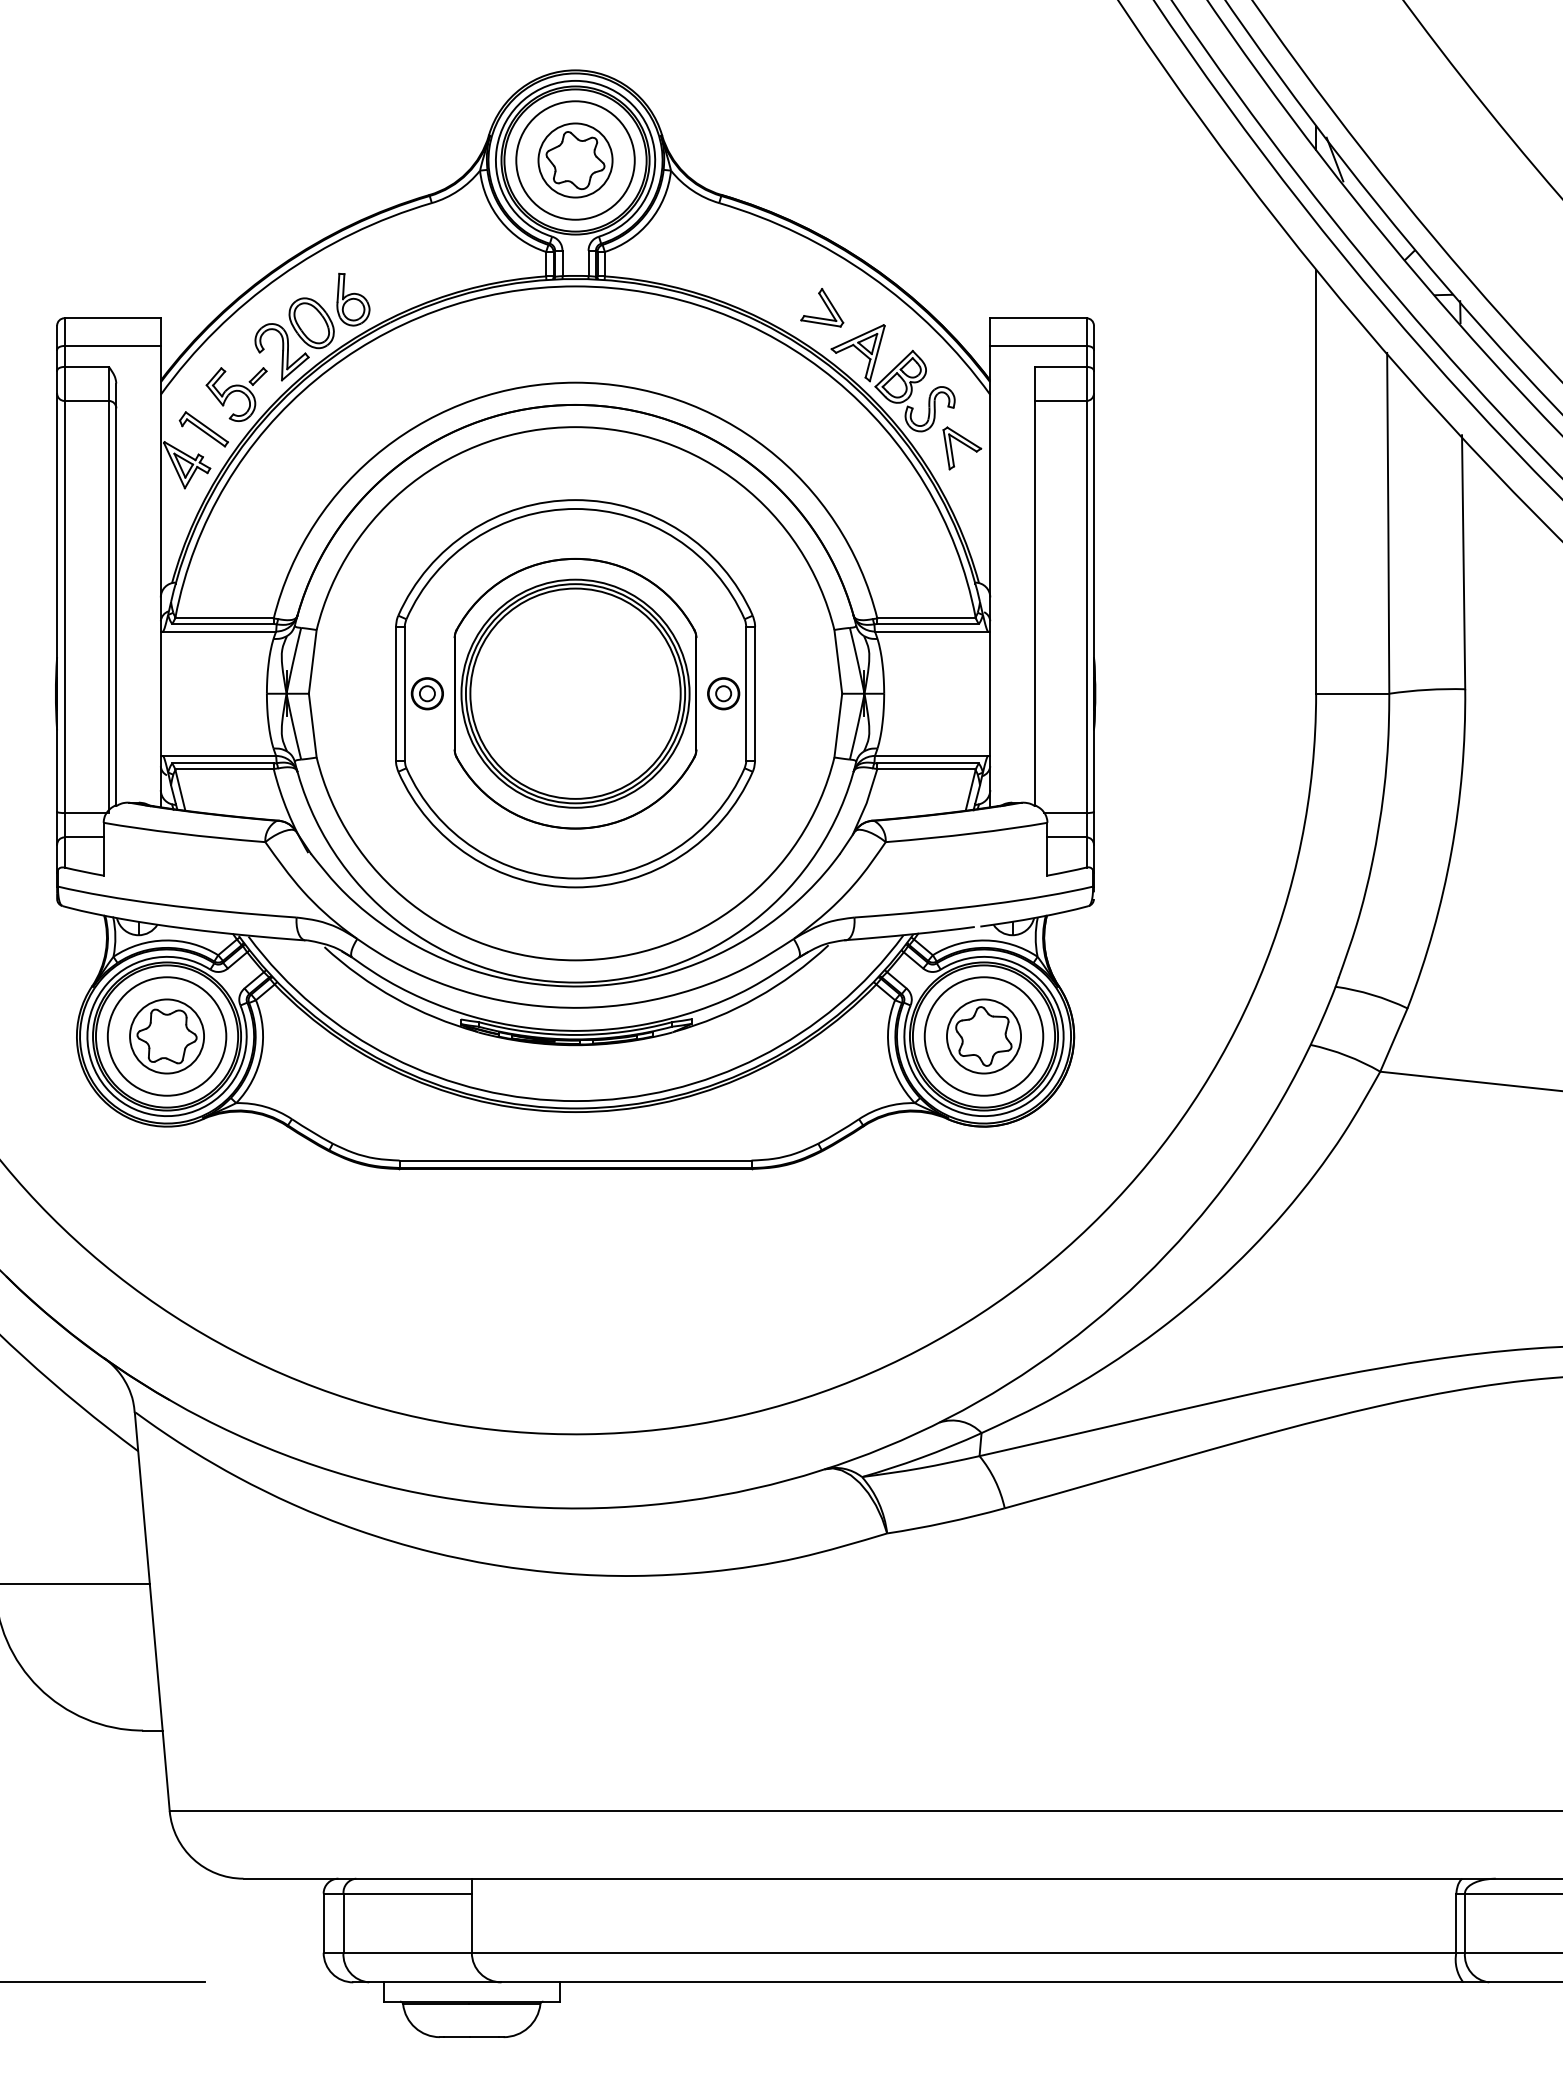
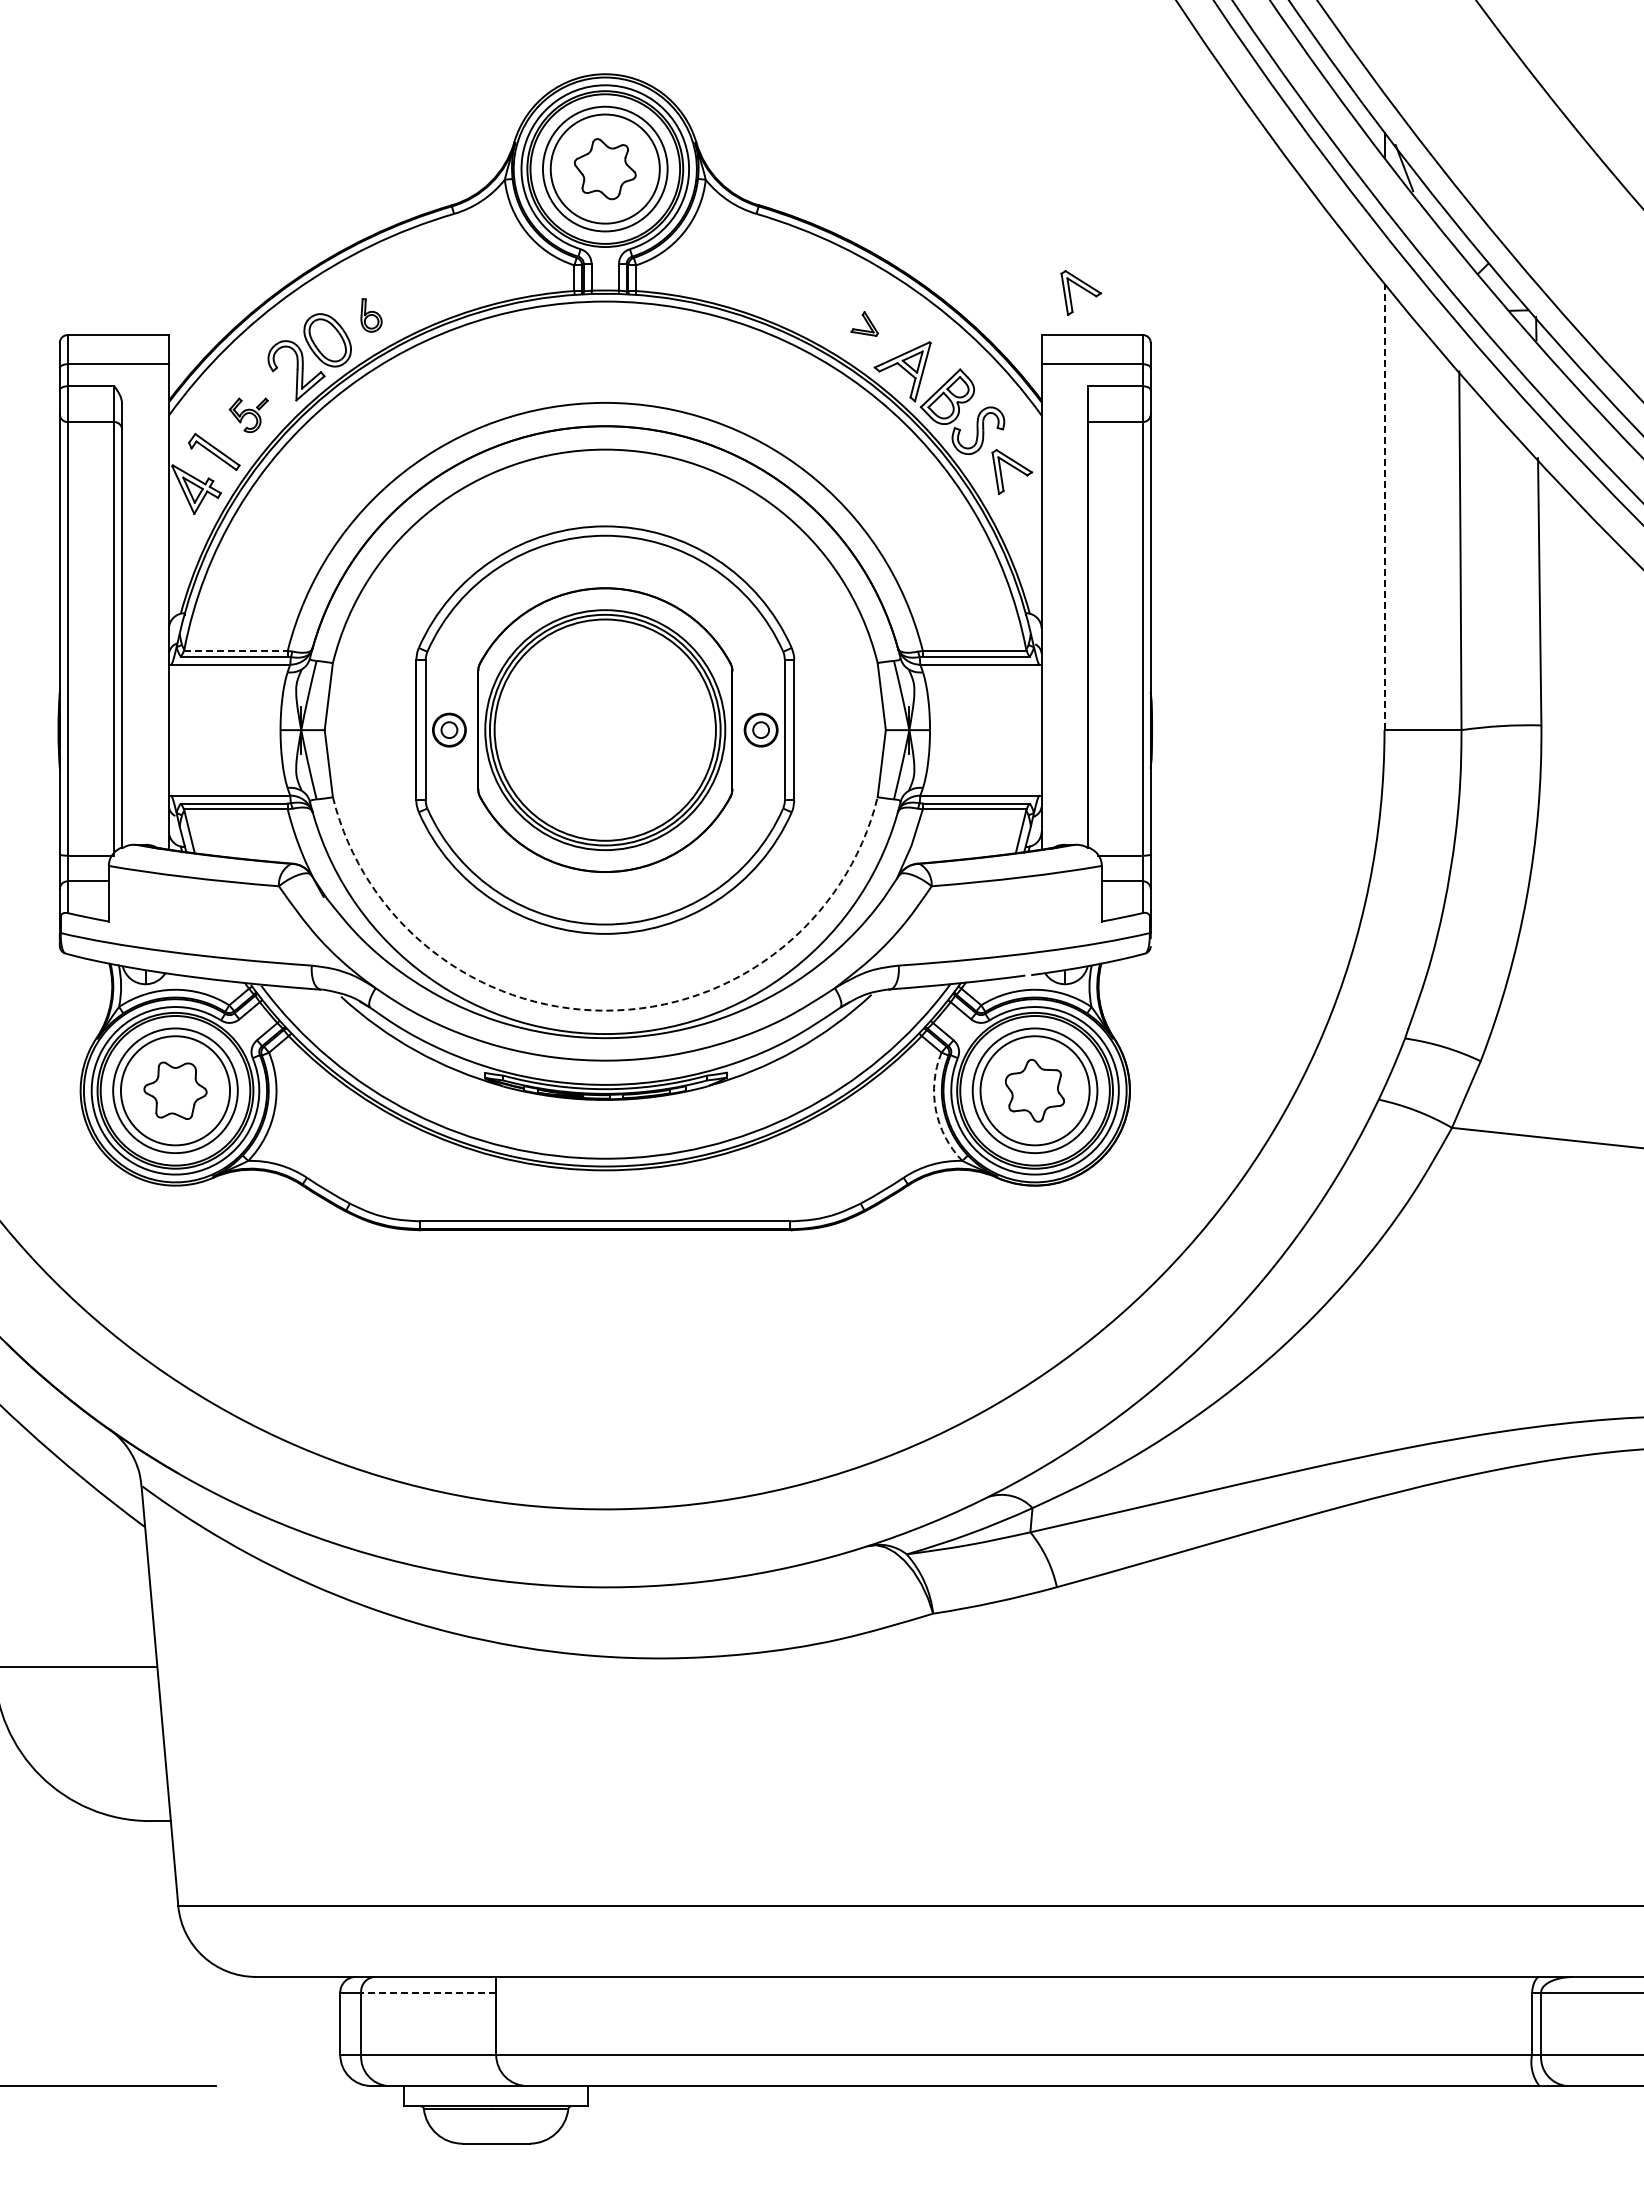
circle: (575, 160) -> (605, 169), size x1.4
part: (1028, 277) -> (1081, 292), added
part: (353, 299) -> (371, 315), size x0.6
part: (821, 307) -> (864, 323), size x0.6
part: (236, 394) -> (248, 415), size x0.6
line: (1316, 481) -> (1384, 506), solid -> dashed
line: (224, 618) -> (235, 650), solid -> dashed
arc: (575, 960) -> (605, 1010), solid -> dashed
circle: (167, 1036) -> (175, 1090), size x1.4
circle: (984, 1036) -> (1035, 1090), size x1.4
arc: (889, 1054) -> (935, 1109), solid -> dashed
line: (407, 1893) -> (428, 1992), solid -> dashed

